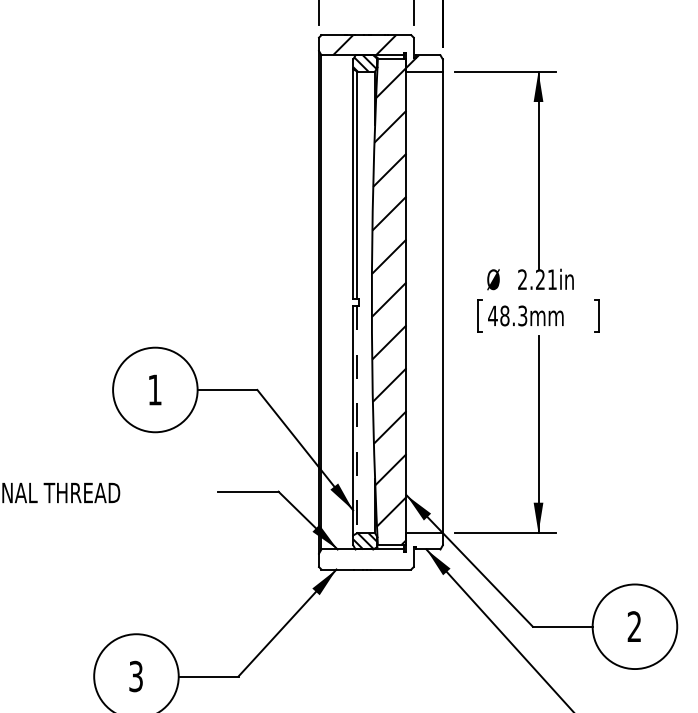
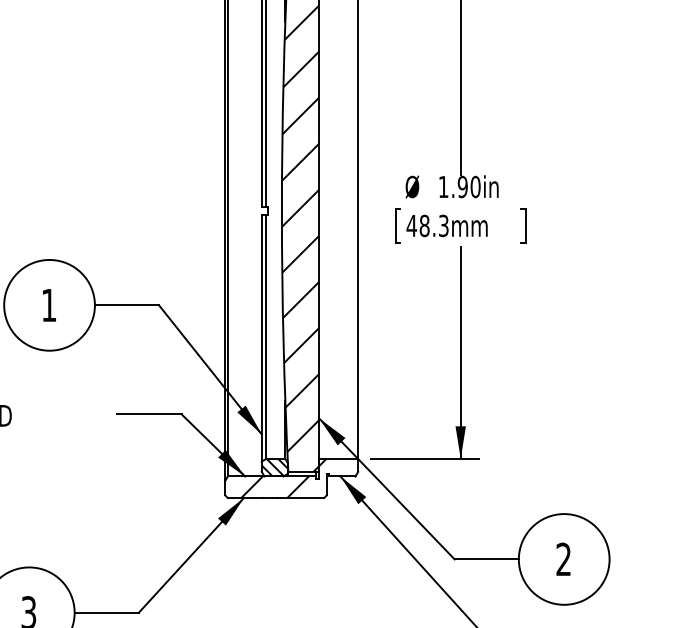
text: (537, 279) -> (459, 186), 2.21in -> 1.90in
line: (357, 419) -> (266, 337), dashed -> solid
hatch: (387, 551) -> (298, 478), added

